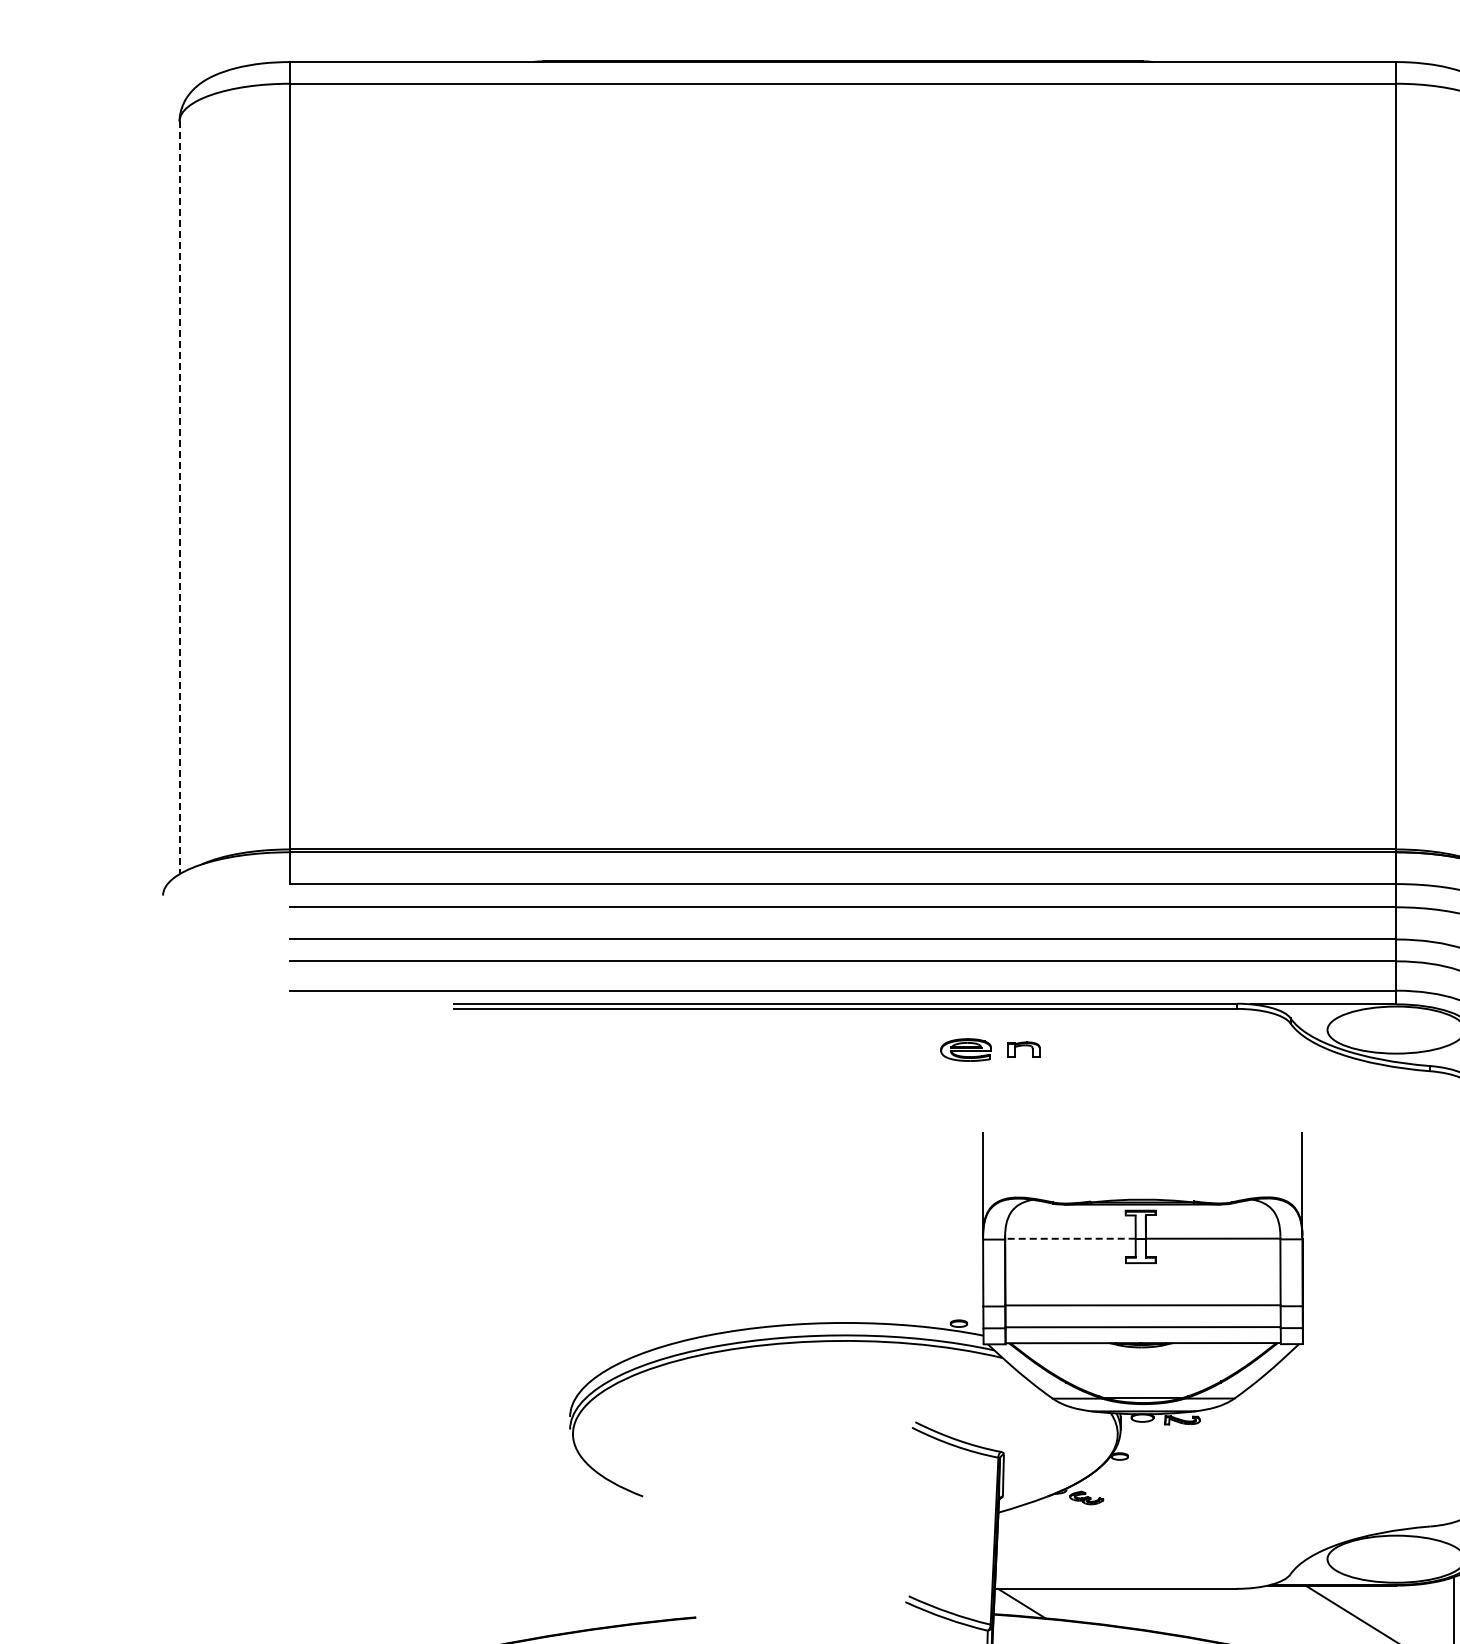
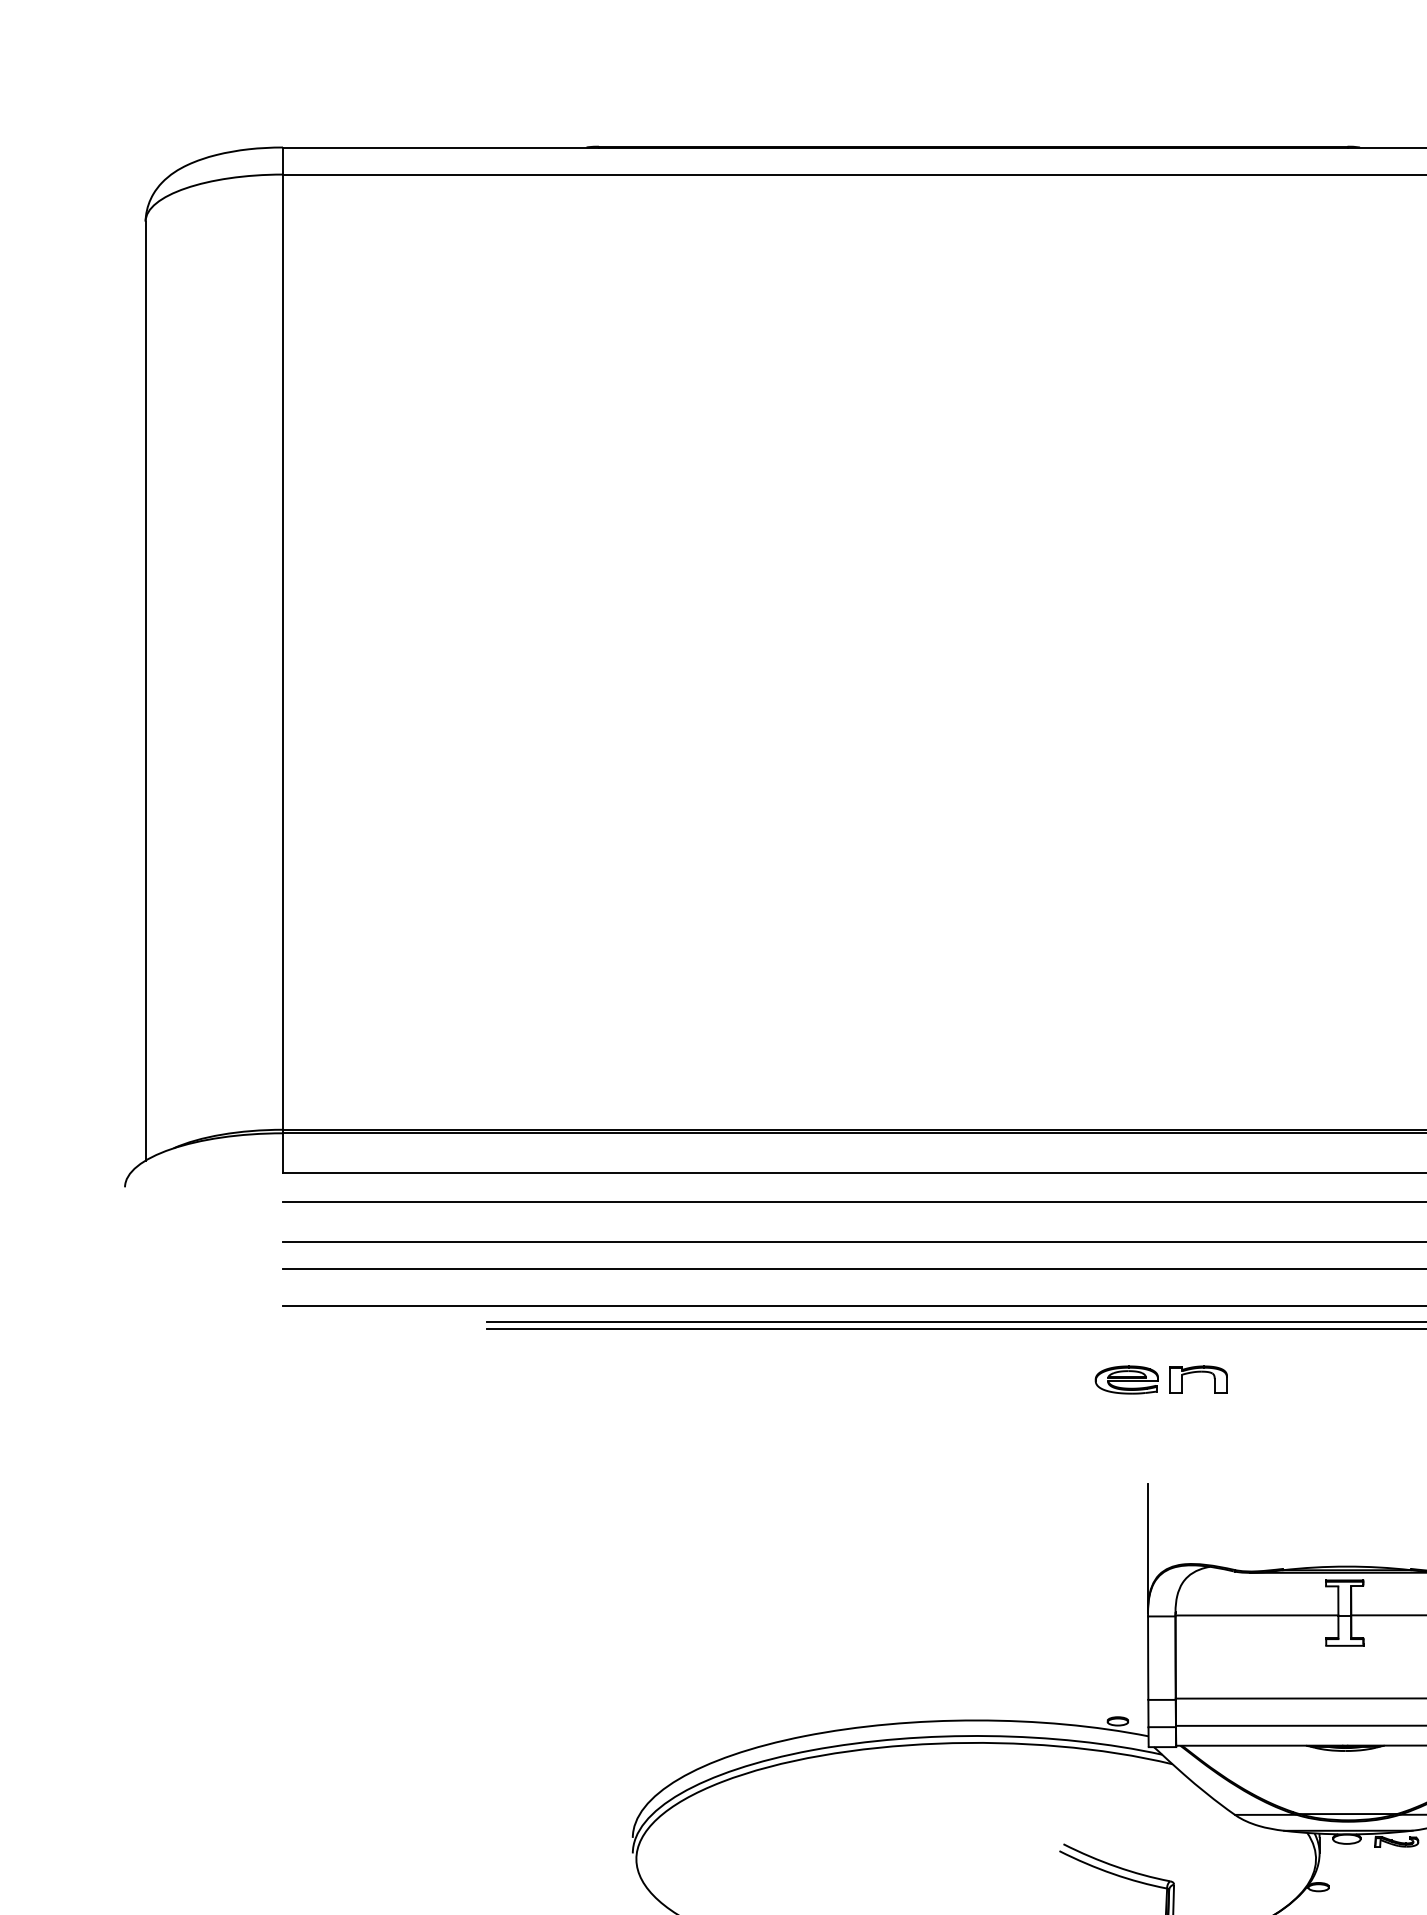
line: (179, 498) -> (145, 691), dashed -> solid
part: (1023, 1049) -> (1198, 1379), size x1.43
line: (1069, 1238) -> (1255, 1615), dashed -> solid

